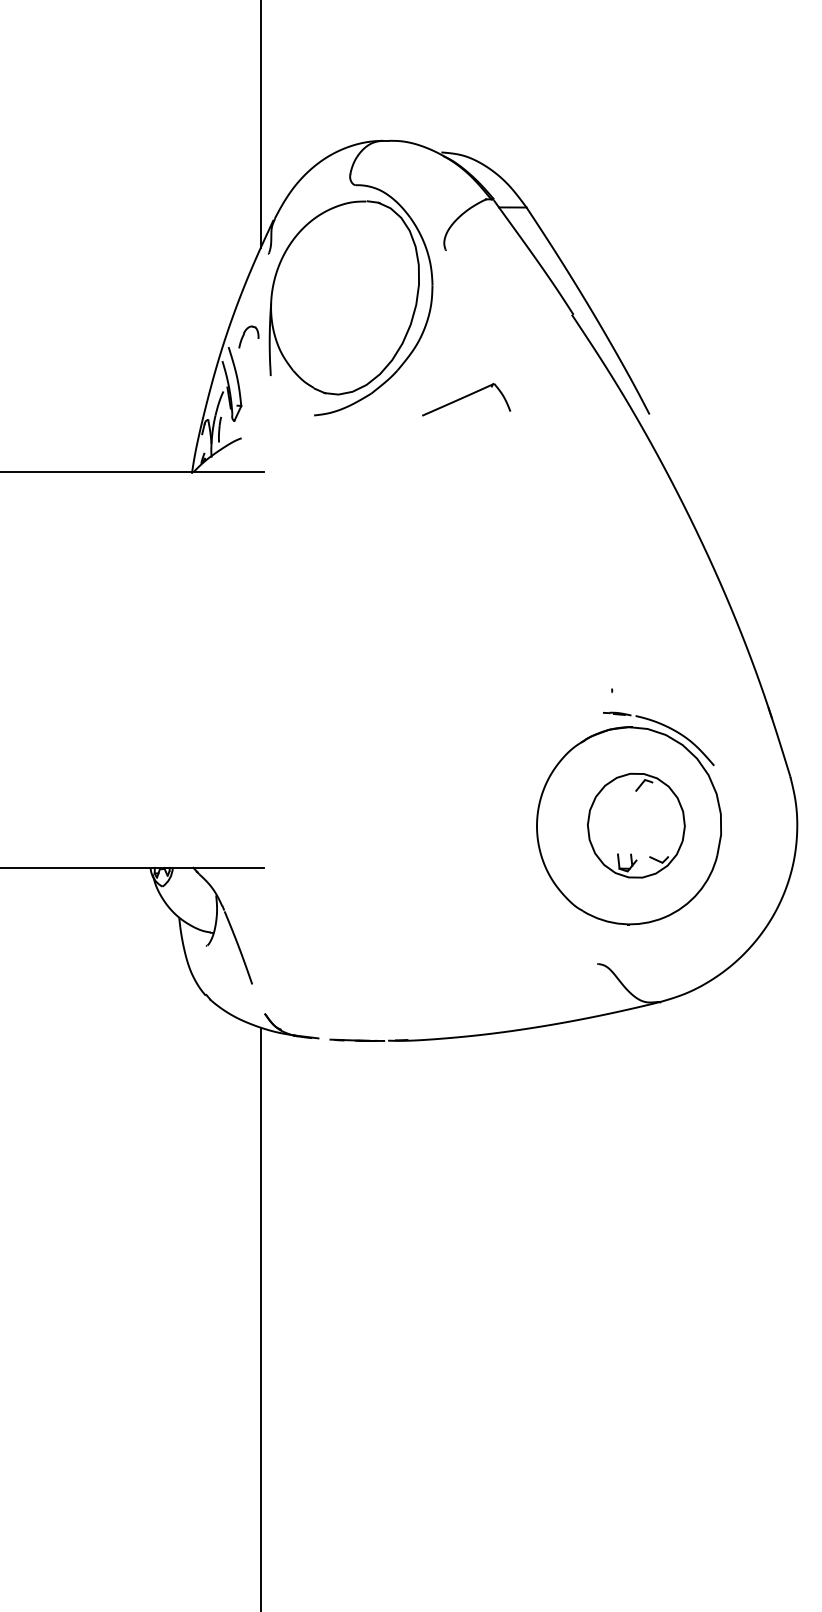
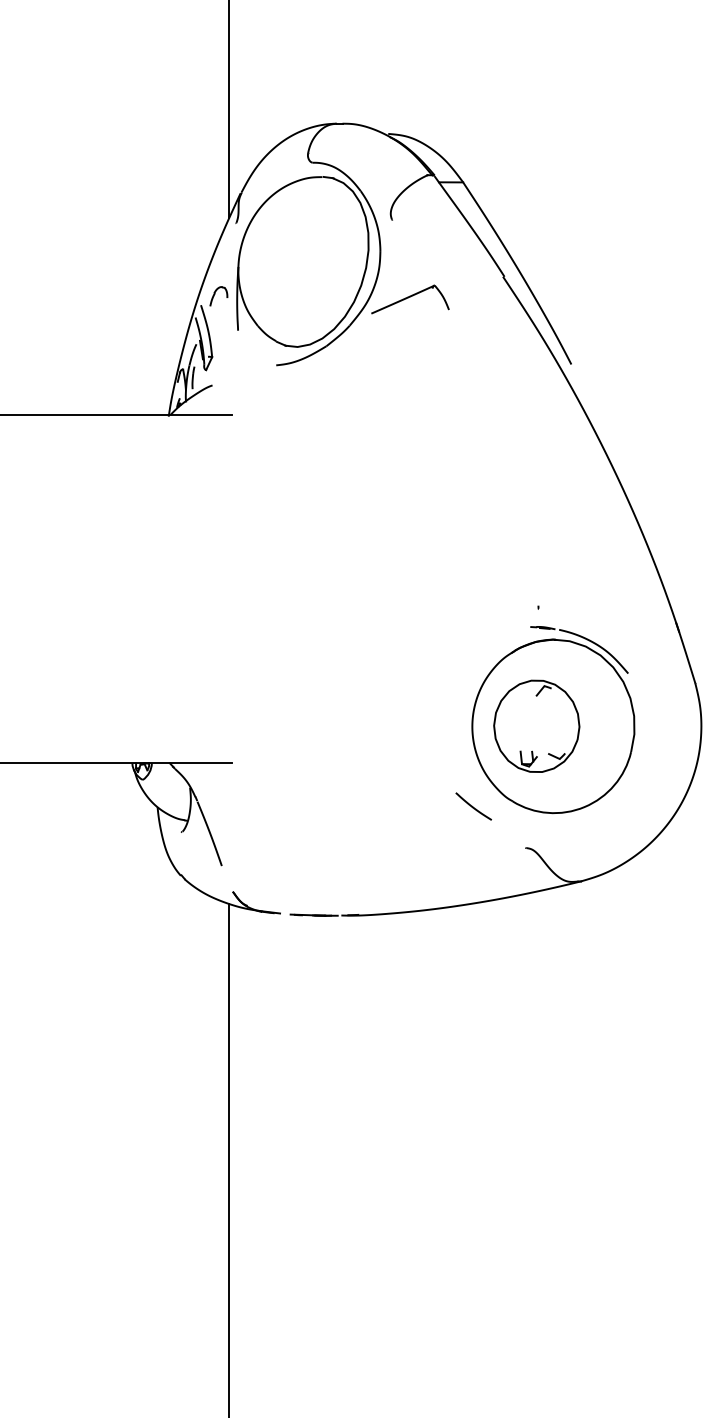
part: (466, 399) -> (410, 299), moved
part: (636, 824) -> (536, 725), moved
curve: (538, 916) -> (473, 806), added

